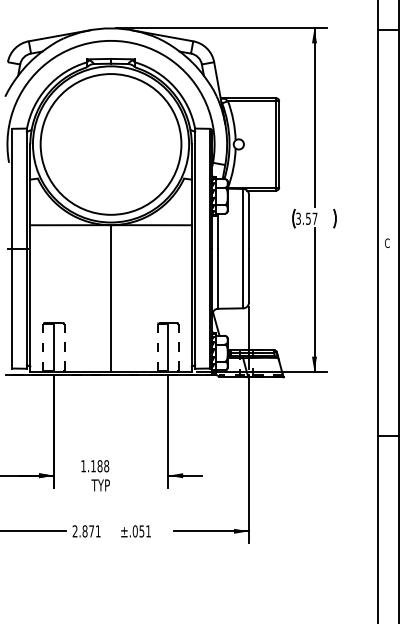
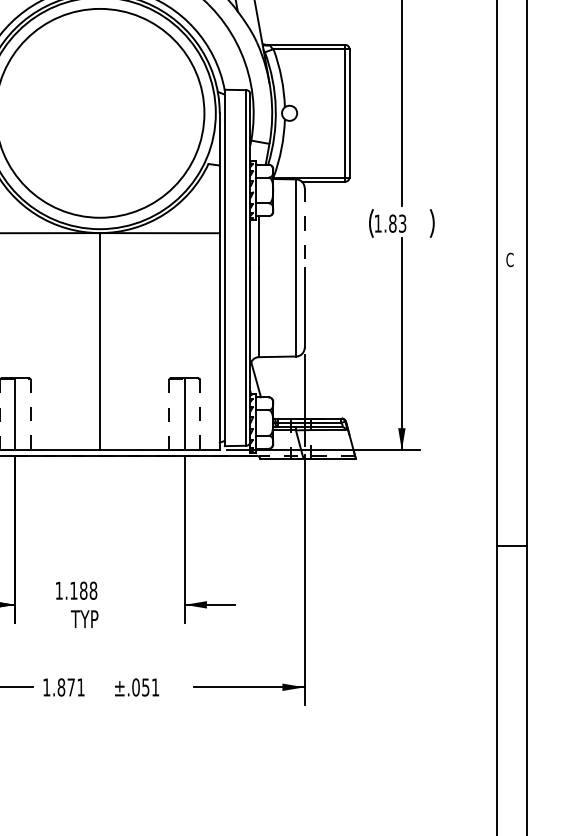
text: (306, 218) -> (389, 223), 3.57 -> 1.83
line: (248, 221) -> (303, 227), solid -> dashed
text: (74, 531) -> (45, 687), 2.871 -> 1.871

